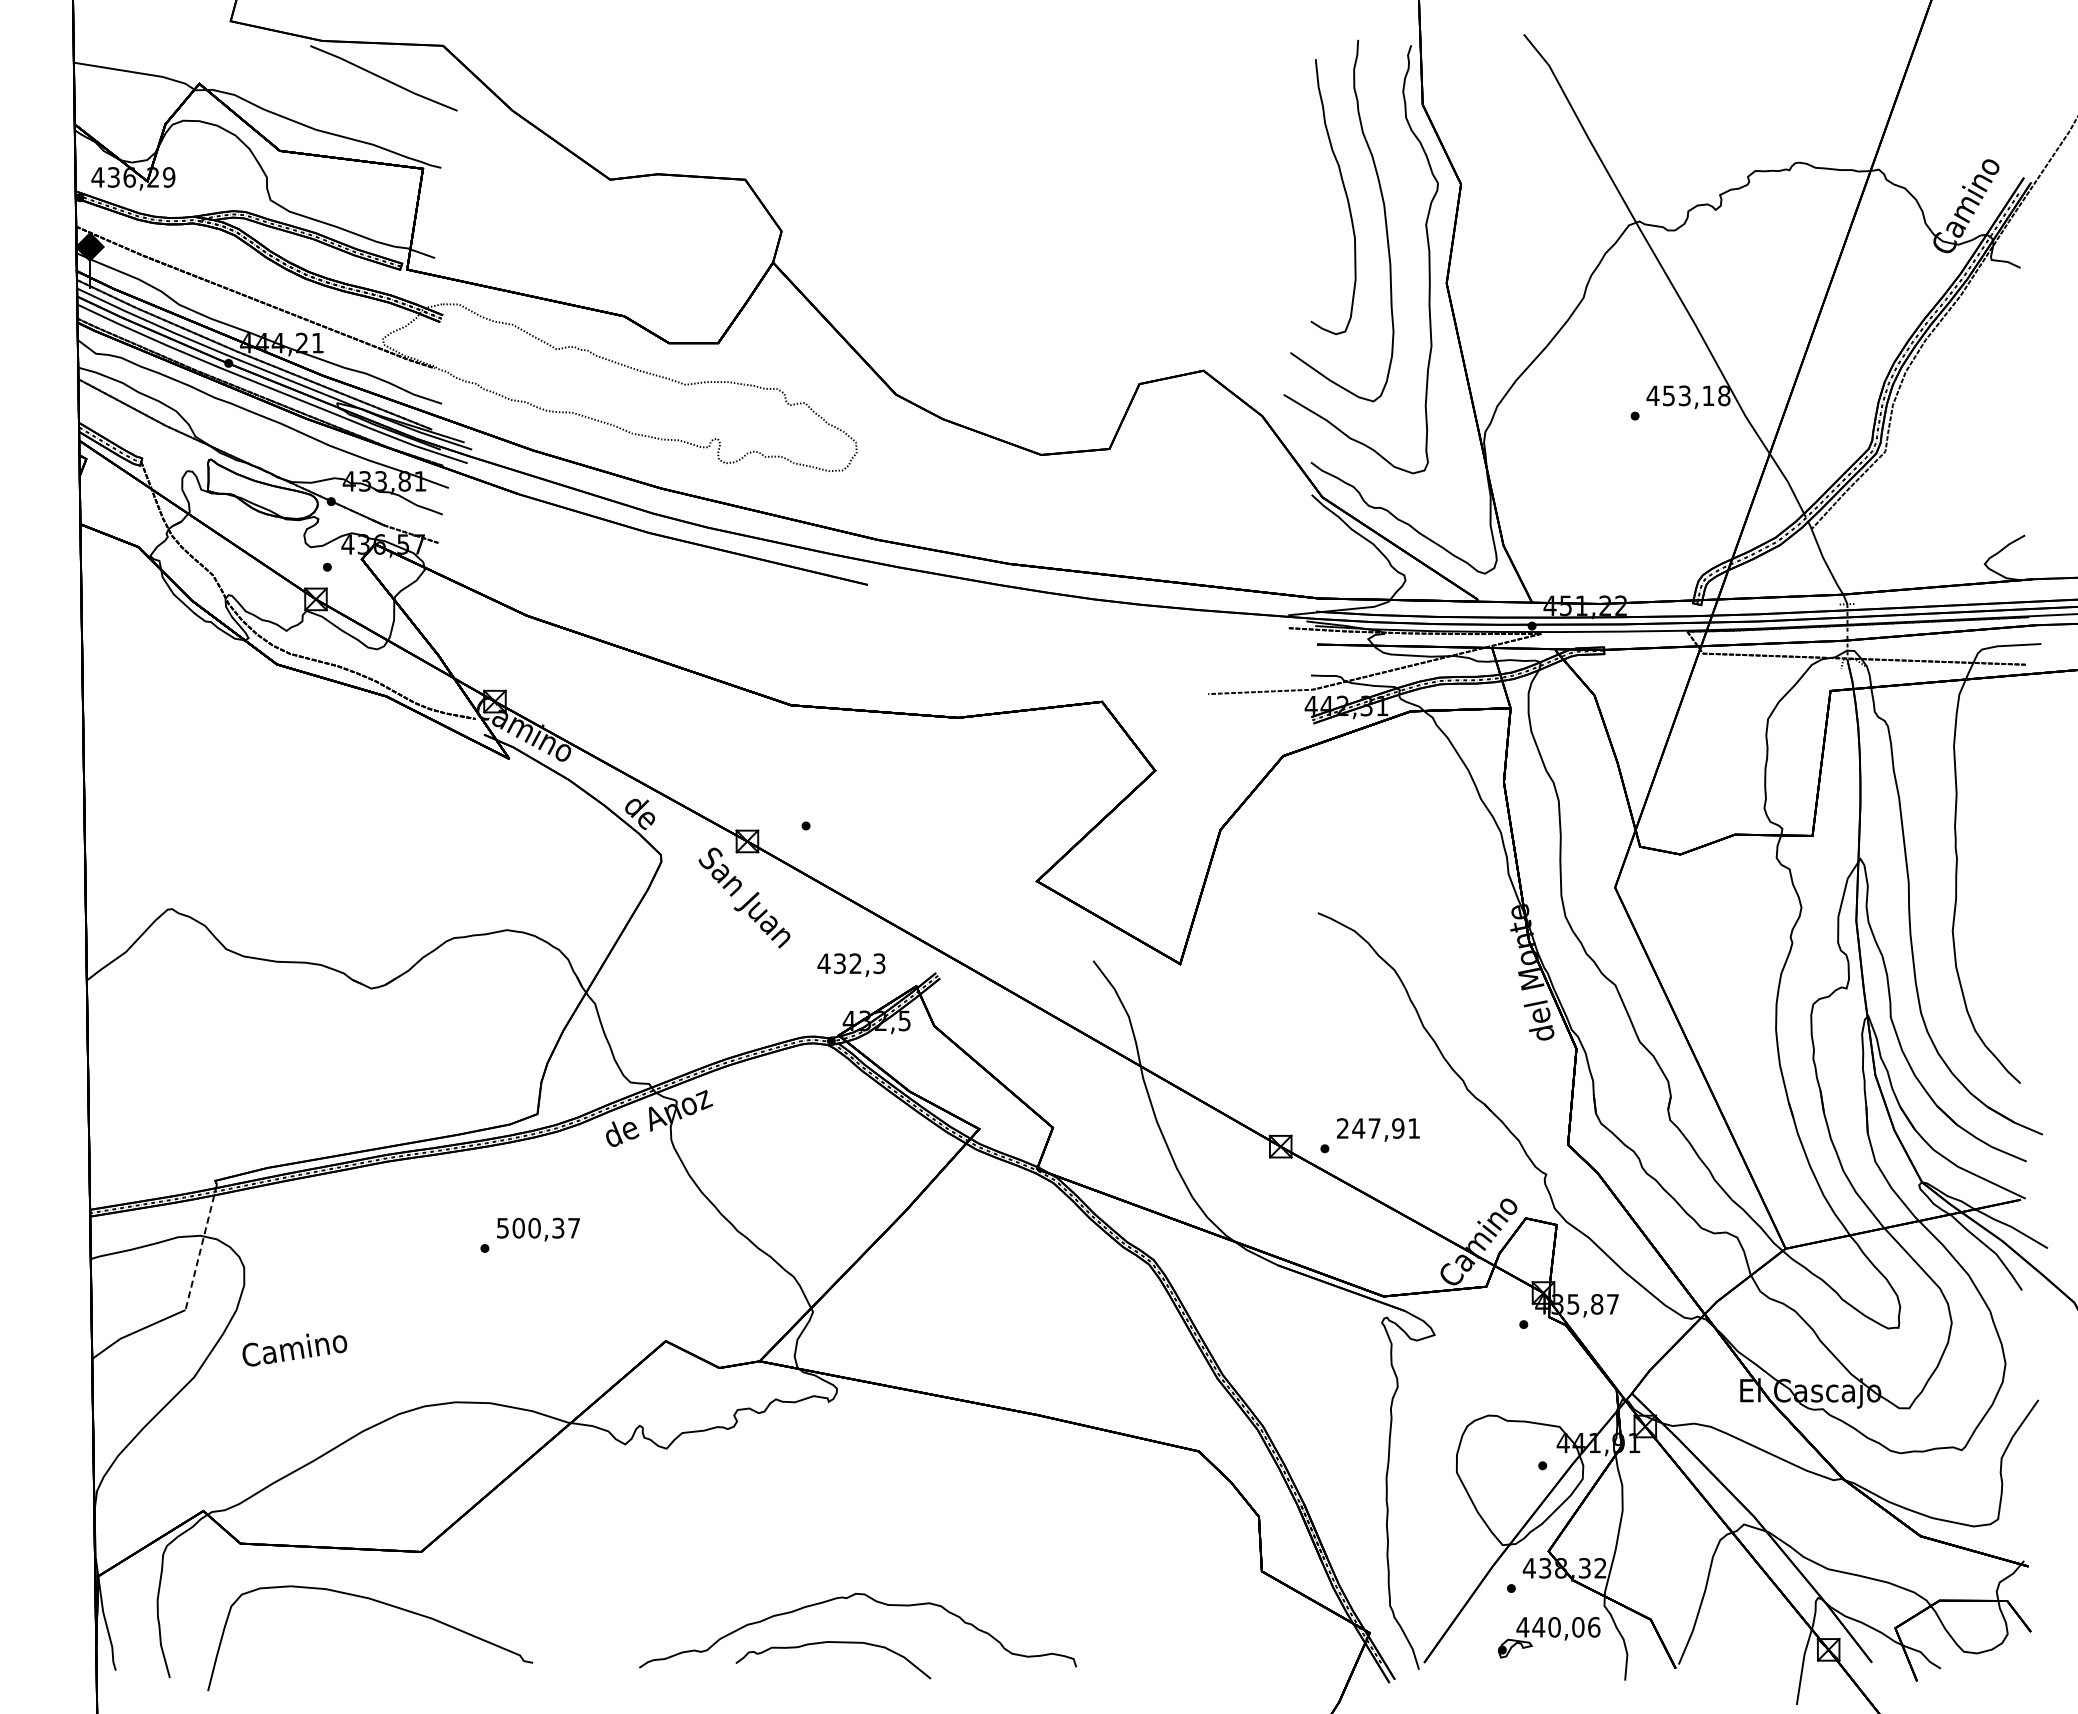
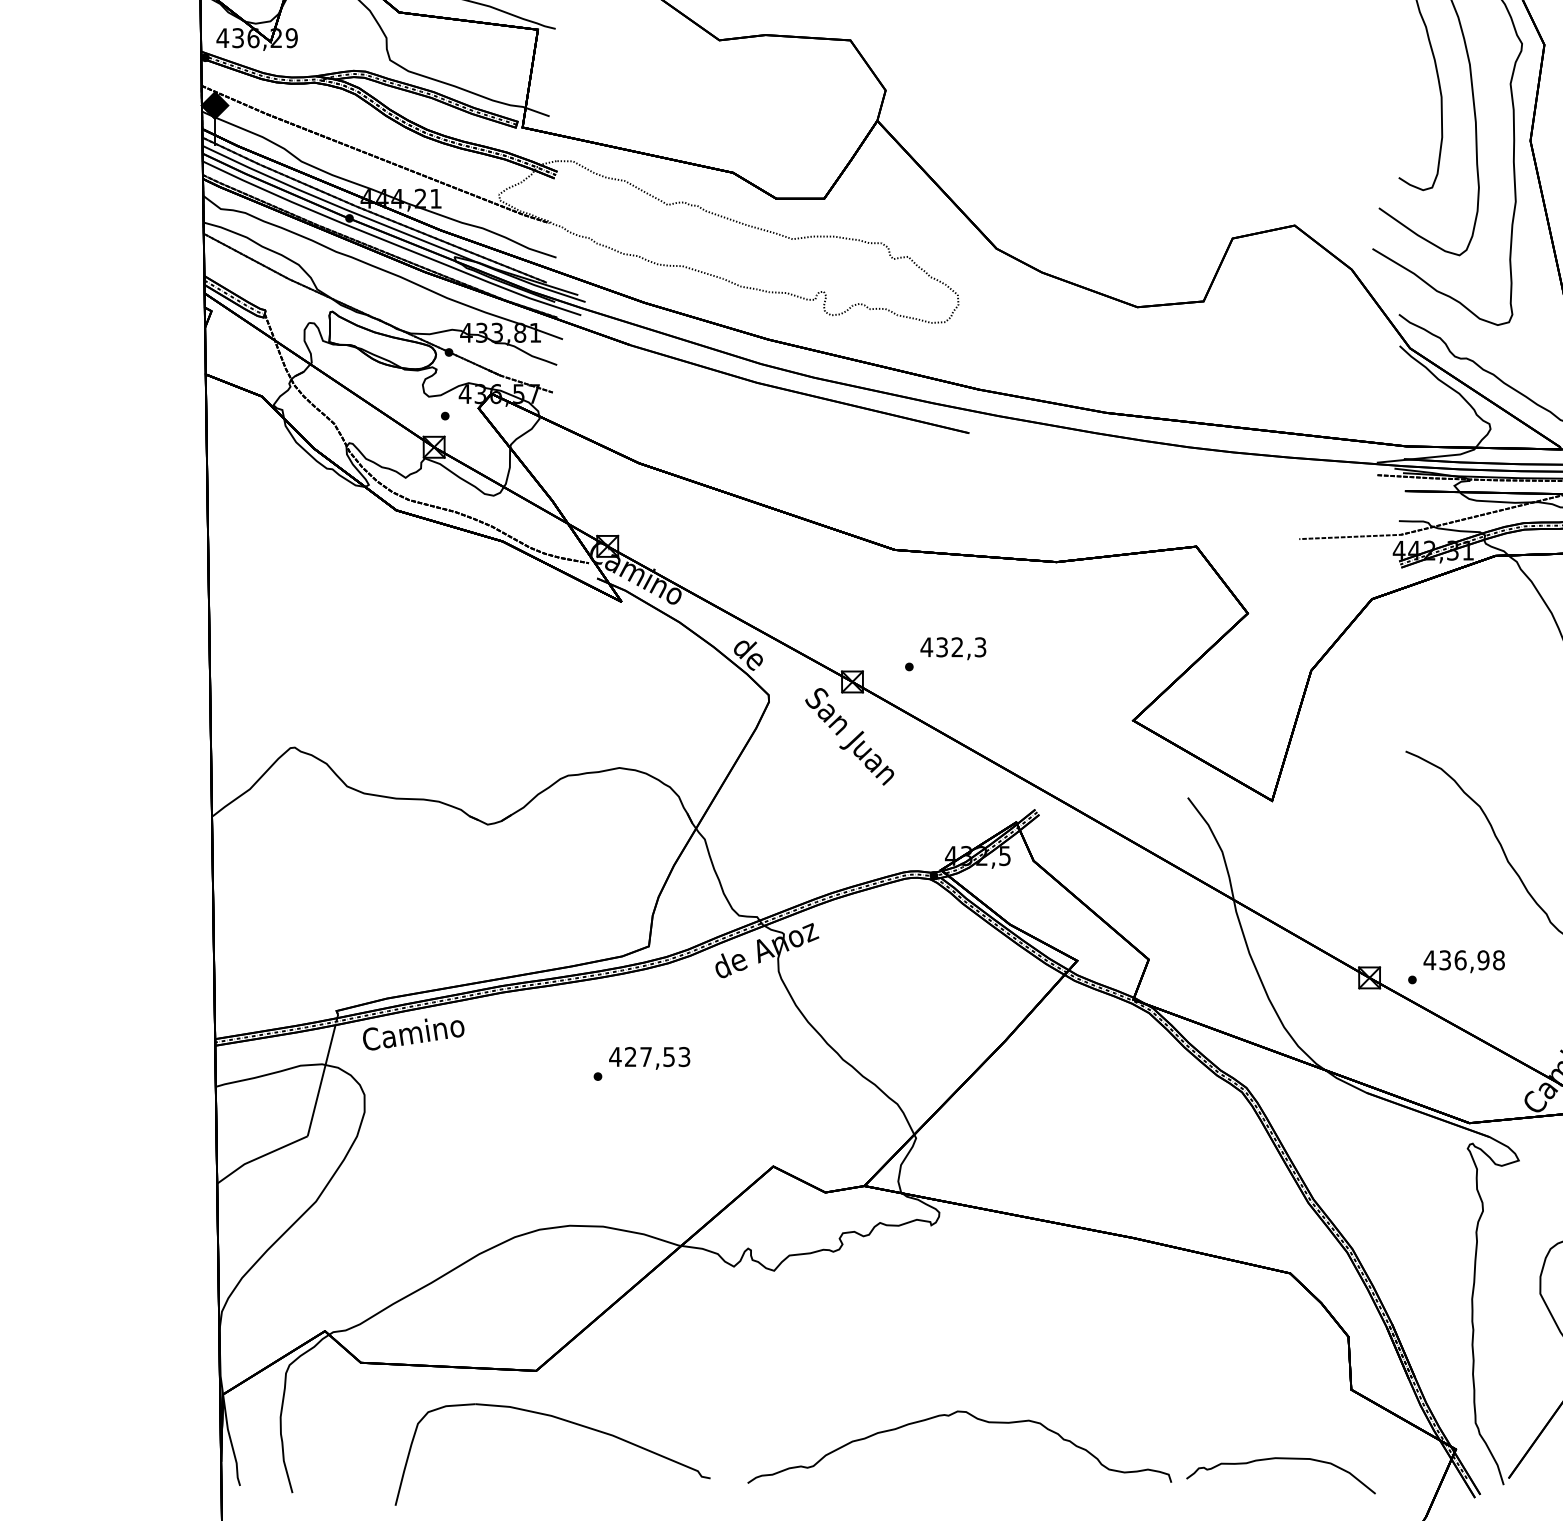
text: (851, 964) -> (953, 648), moved
text: (1378, 1128) -> (1464, 960), 247,91 -> 436,98
text: (538, 1227) -> (649, 1056), 500,37 -> 427,53
line: (199, 1253) -> (321, 1081), dashed -> solid
text: (294, 1349) -> (413, 1033), moved
part: (377, 1602) -> (559, 1419), moved
curve: (835, 1643) -> (1283, 1459), moved

